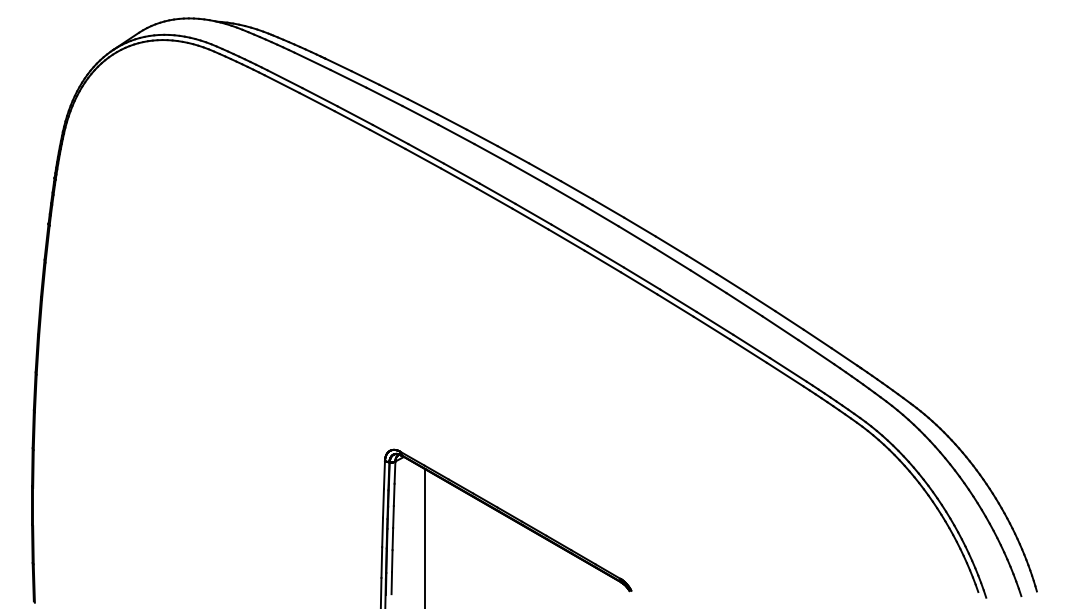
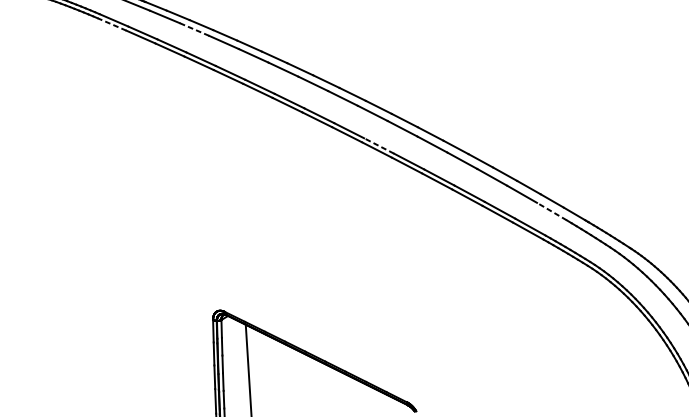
line: (282, 84) -> (112, 24), solid -> dashed
line: (384, 96) -> (194, 29), solid -> dashed
line: (605, 256) -> (378, 145), solid -> dashed
line: (816, 352) -> (552, 211), solid -> dashed

